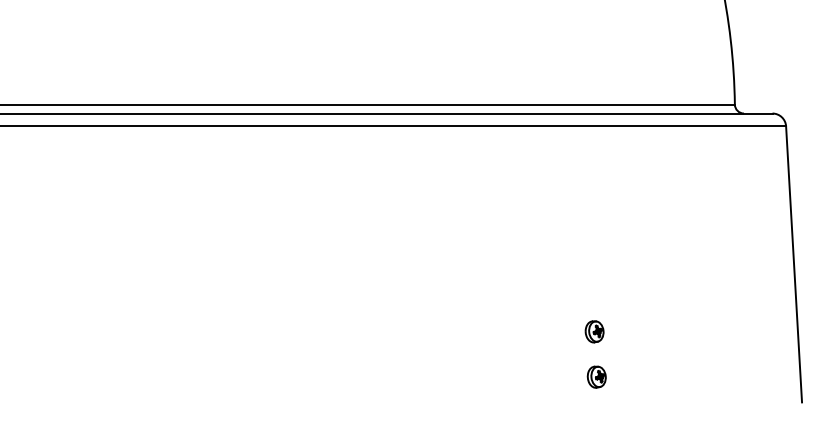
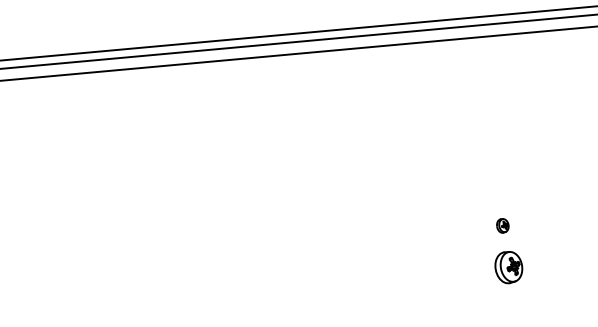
part: (594, 331) -> (502, 225), size x0.7
part: (596, 376) -> (508, 266), size x1.6

